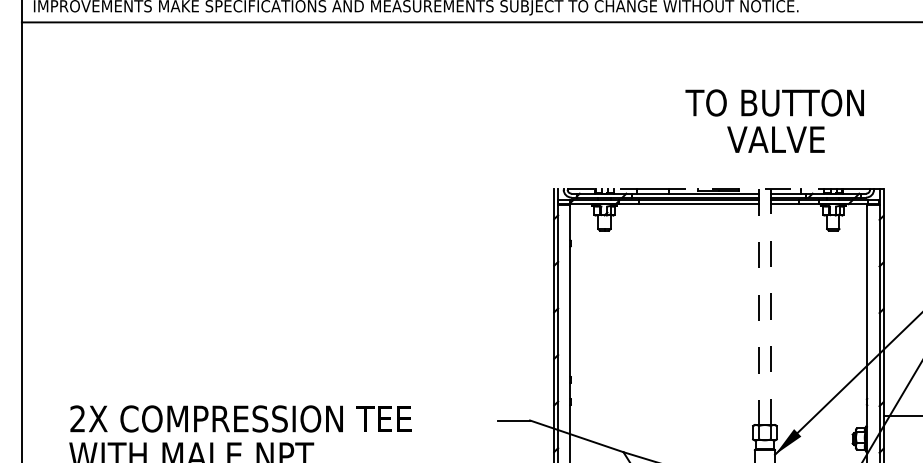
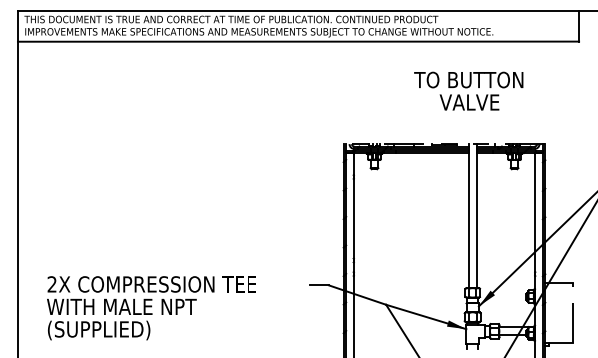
text: (774, 120) -> (468, 90), moved
line: (771, 306) -> (476, 215), dashed -> solid
line: (758, 307) -> (468, 216), dashed -> solid

